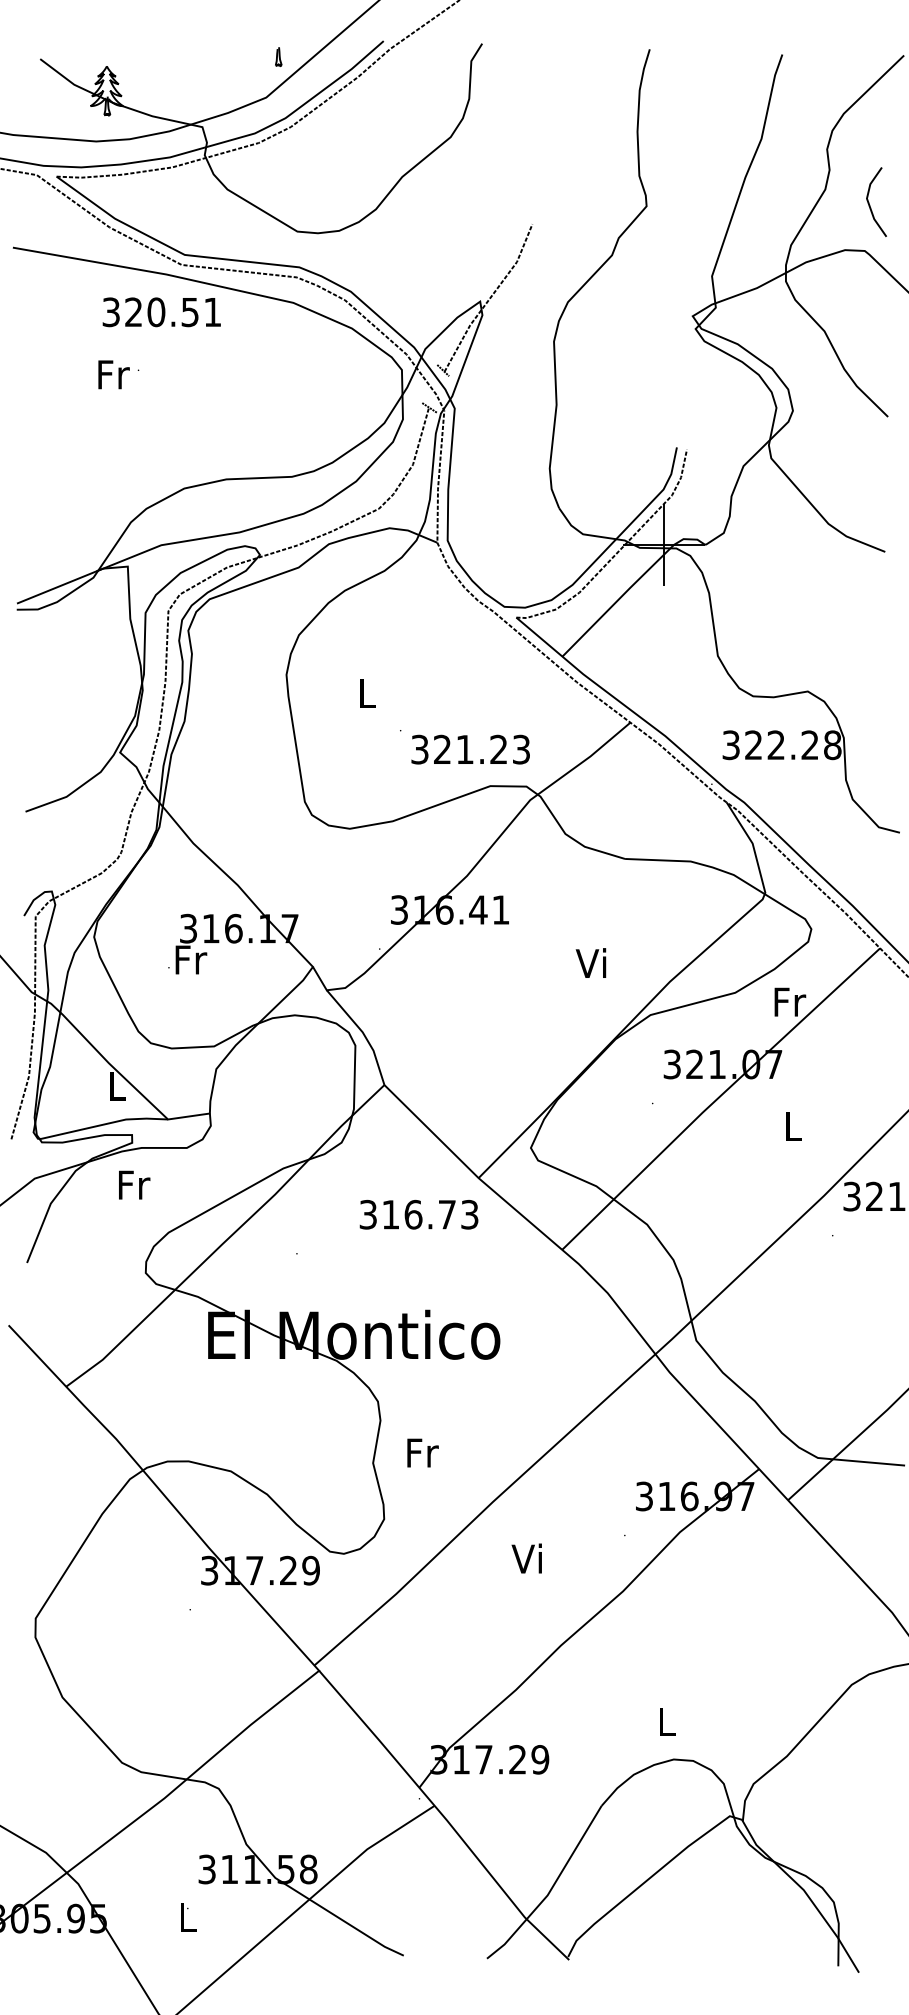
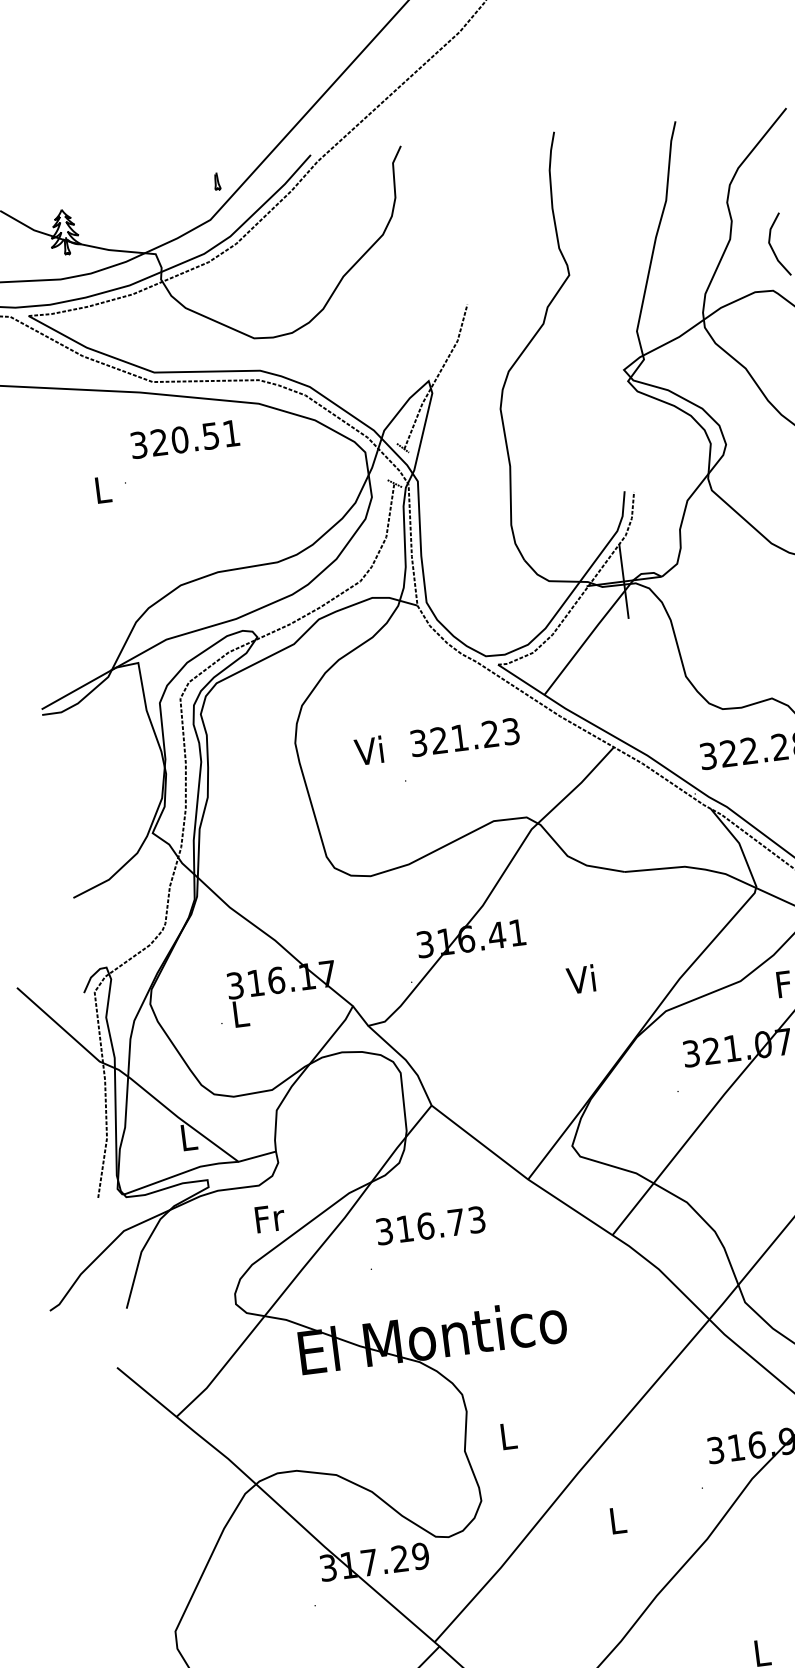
text: (161, 312) -> (184, 439), moved
text: (113, 374) -> (103, 489), Fr -> L
text: (364, 692) -> (368, 750), L -> Vi
text: (470, 749) -> (464, 737), moved
text: (191, 959) -> (241, 1013), Fr -> L
text: (590, 962) -> (580, 978), moved
text: (134, 1184) -> (270, 1217), moved
text: (418, 1214) -> (430, 1225), moved
text: (422, 1452) -> (508, 1435), Fr -> L
text: (526, 1558) -> (615, 1520), Vi -> L

